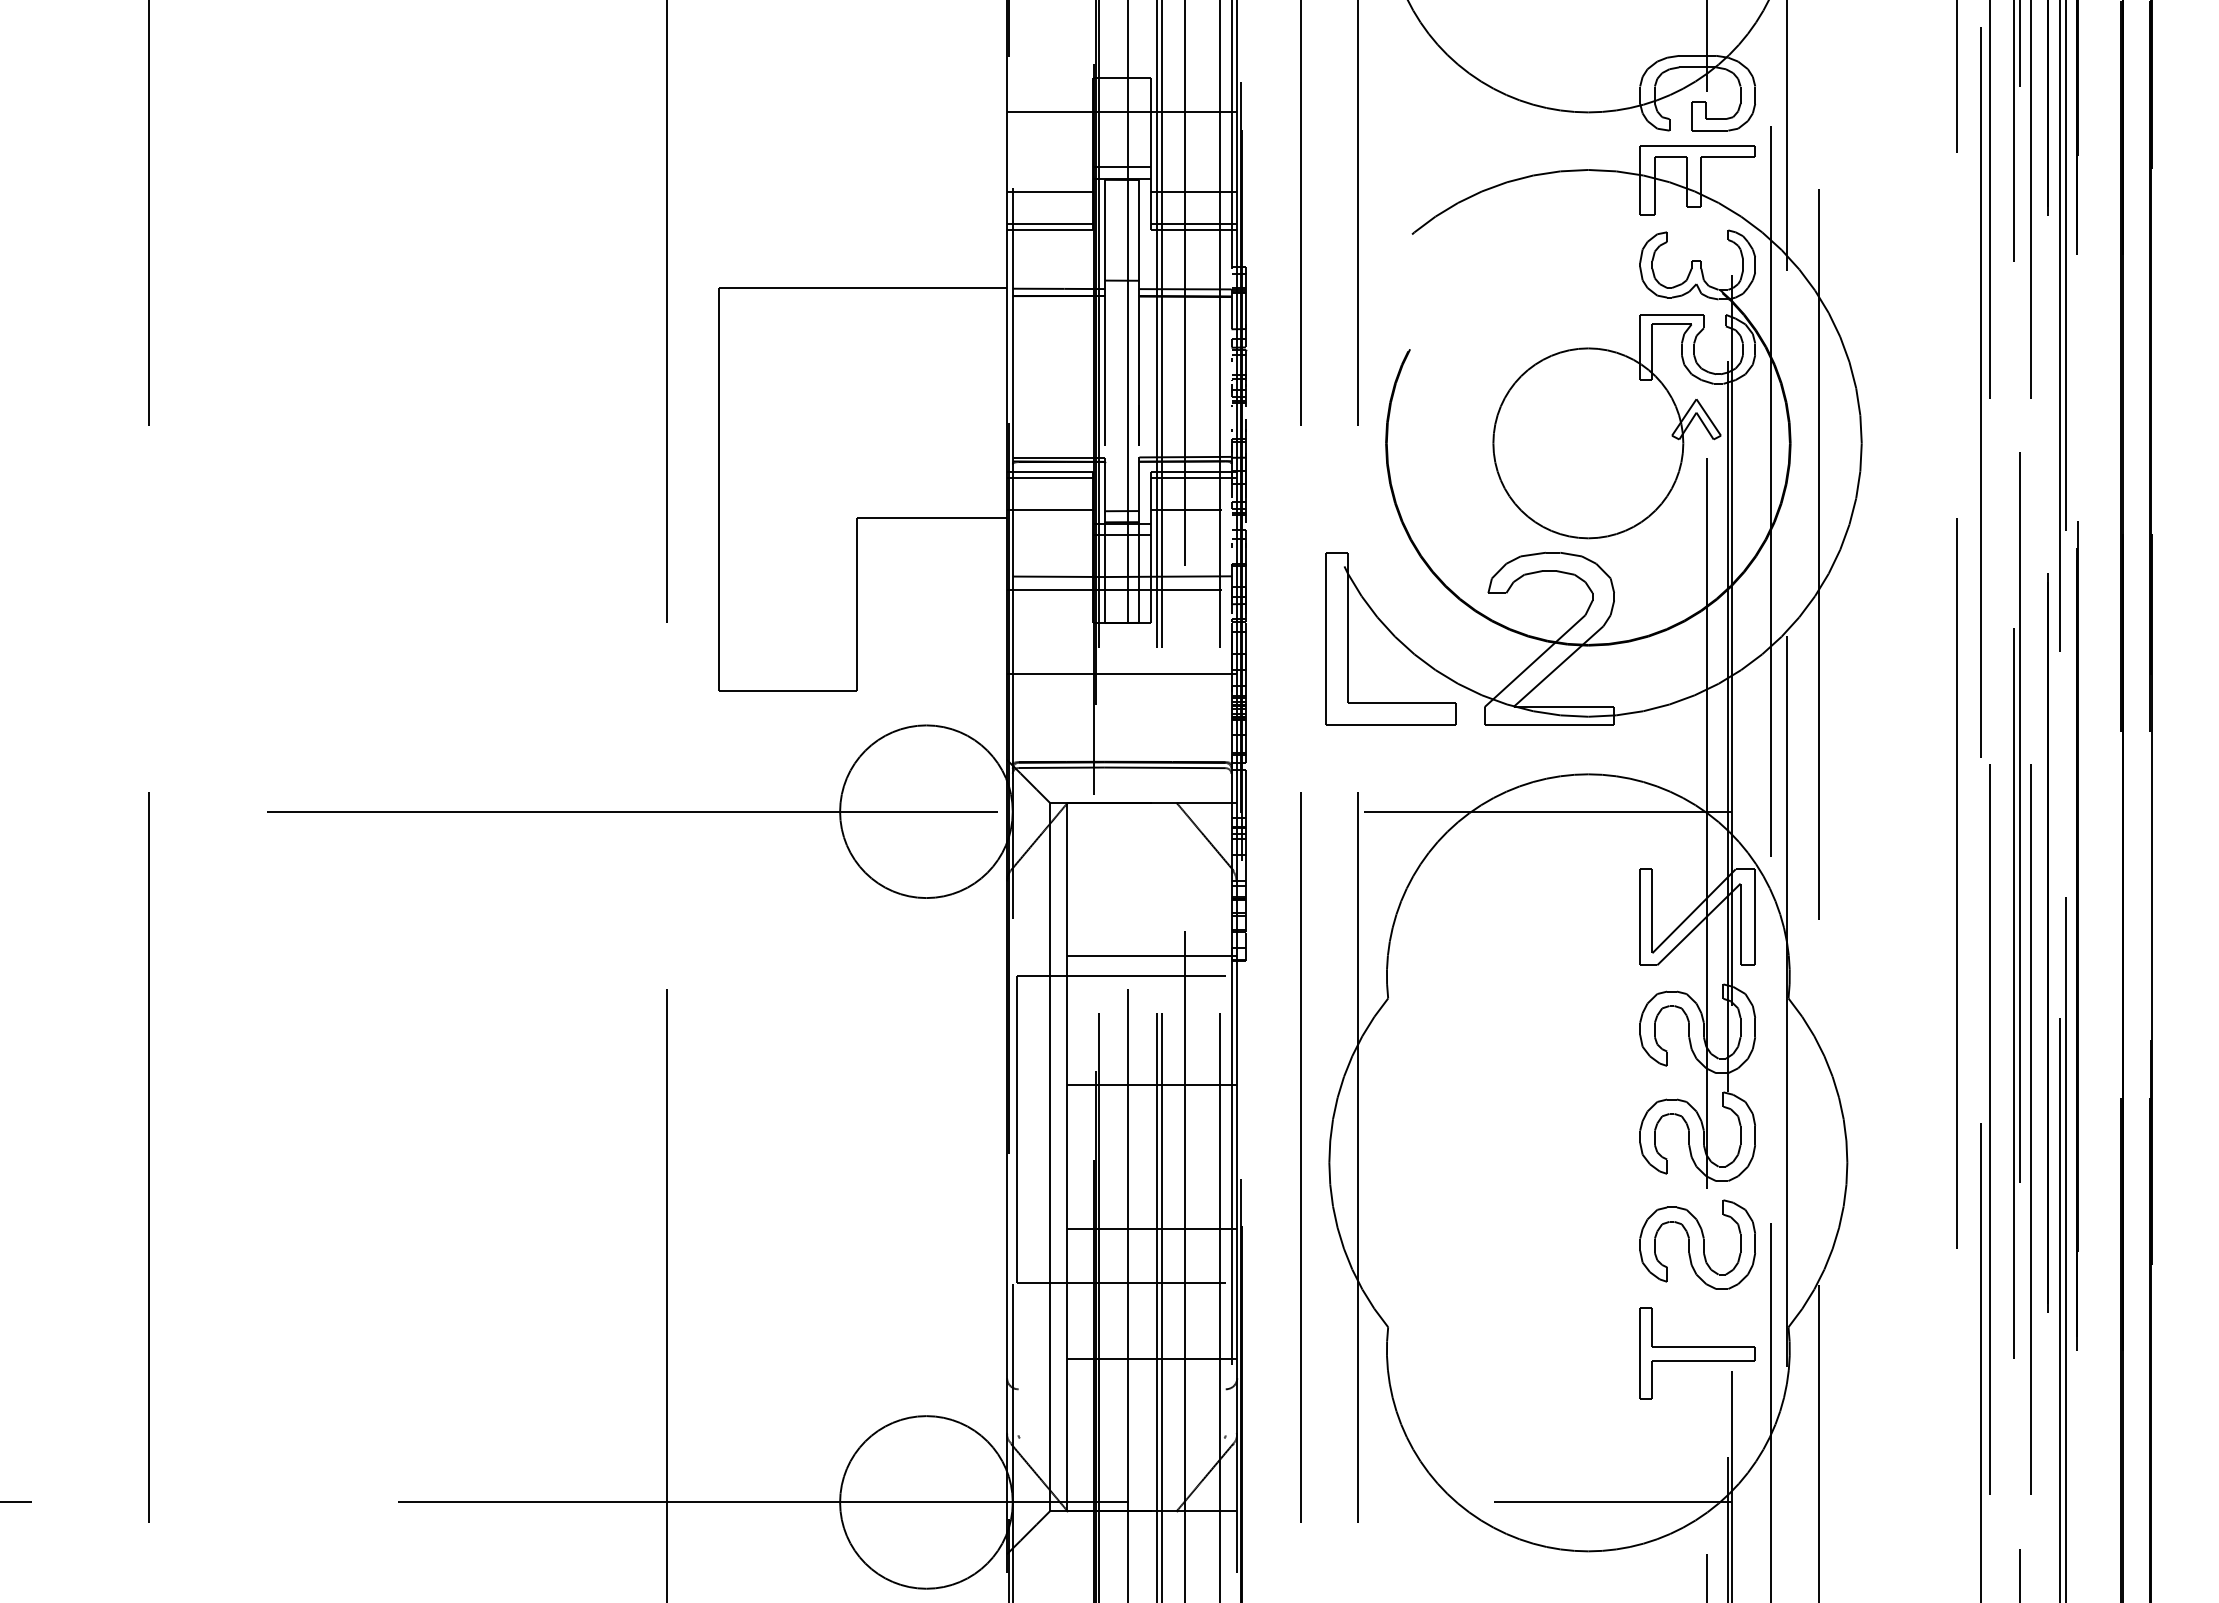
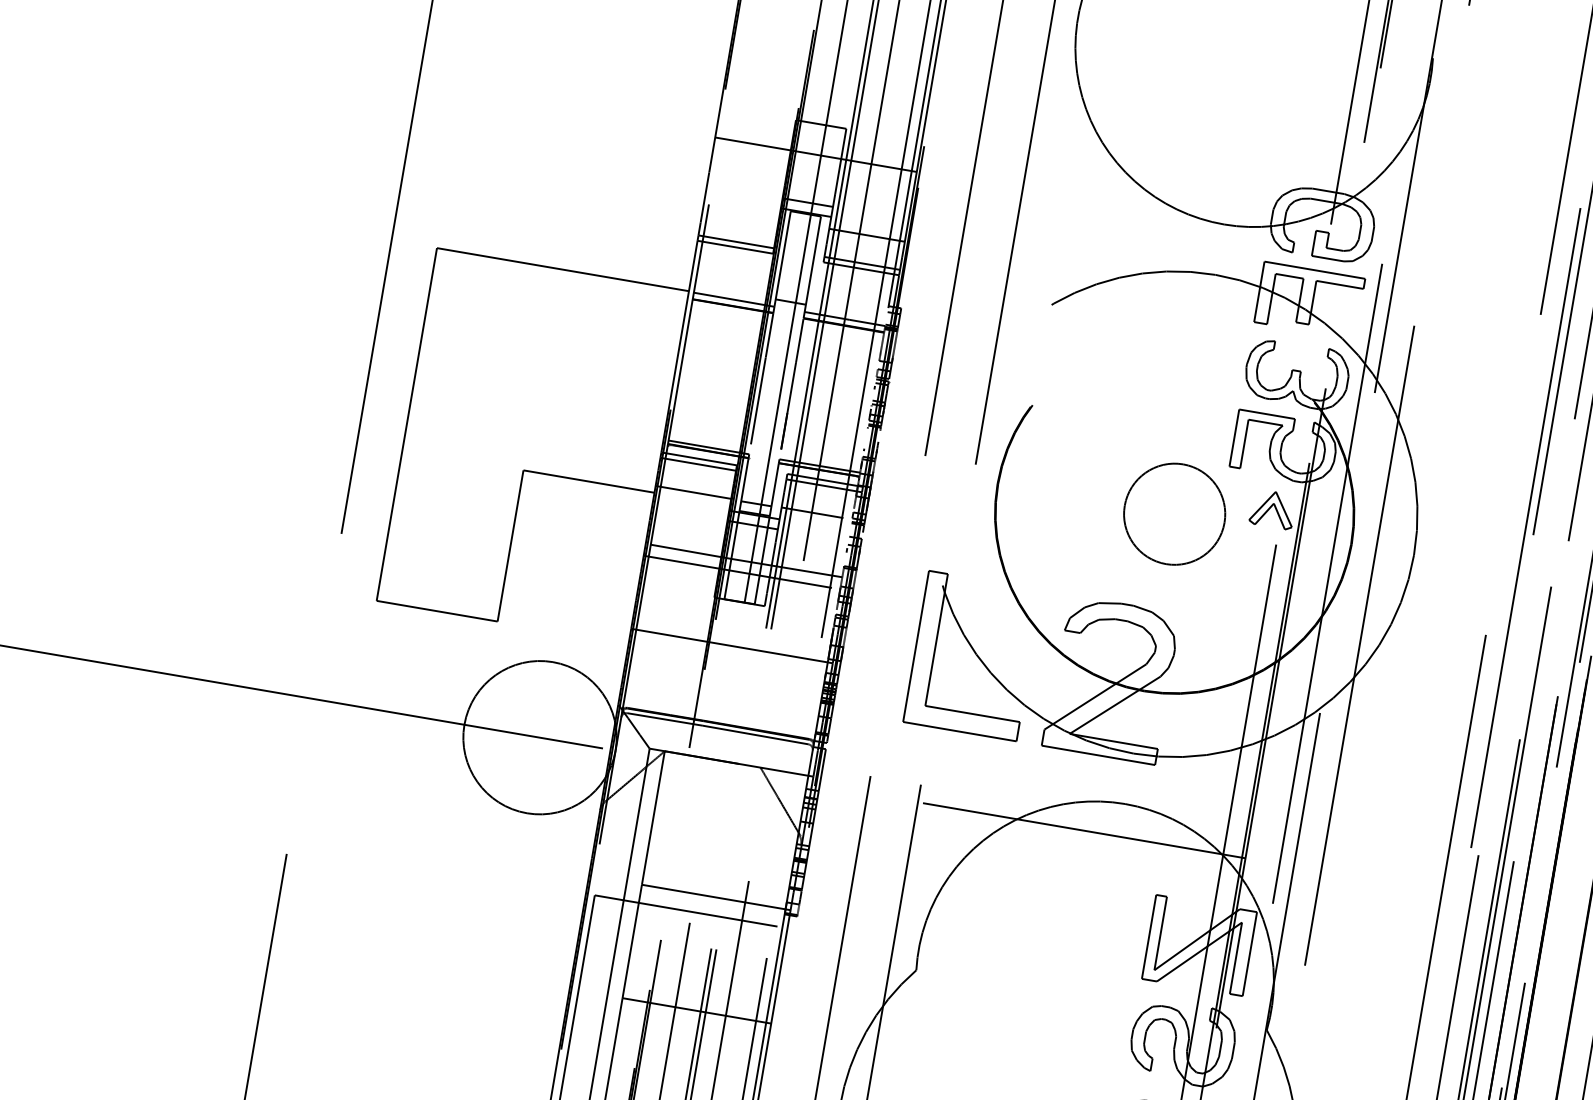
line: (1050, 192) -> (741, 214), removed
circle: (1588, 443) -> (1174, 514), size x0.6

